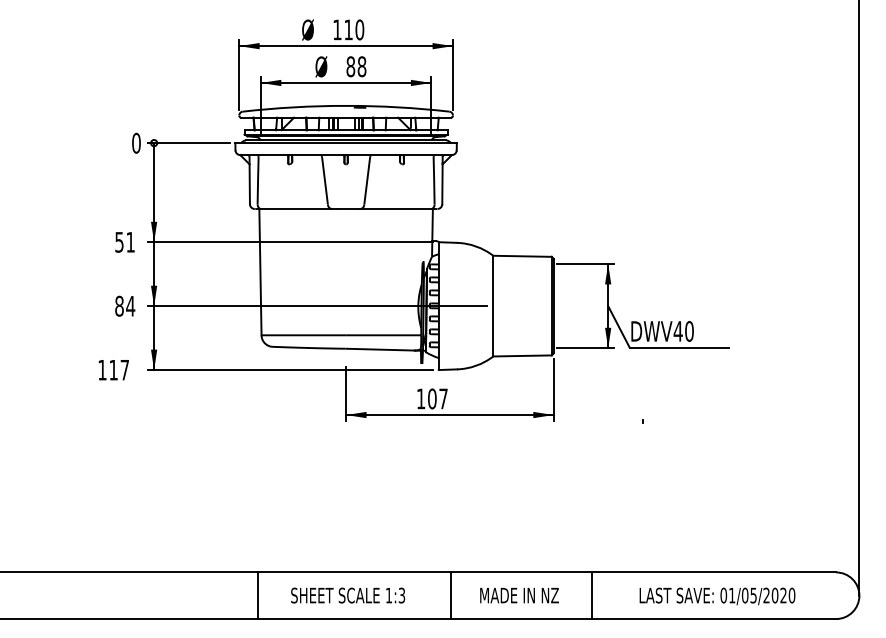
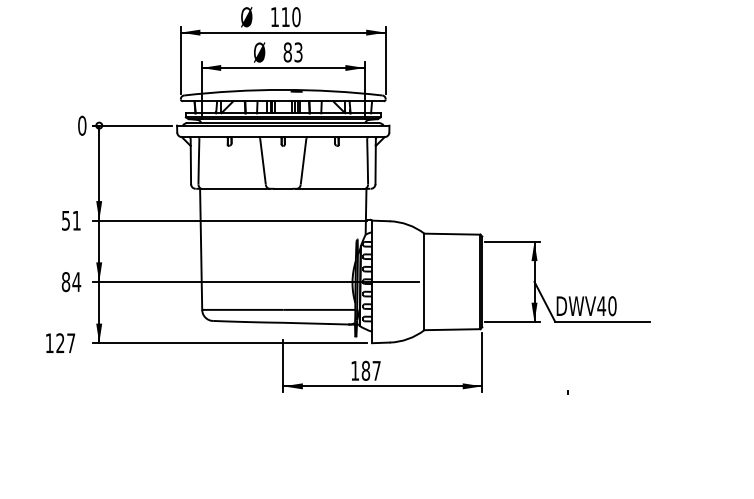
text: (361, 66) -> (298, 52), 88 -> 83
text: (113, 369) -> (60, 342), 117 -> 127
text: (432, 398) -> (366, 370), 107 -> 187

